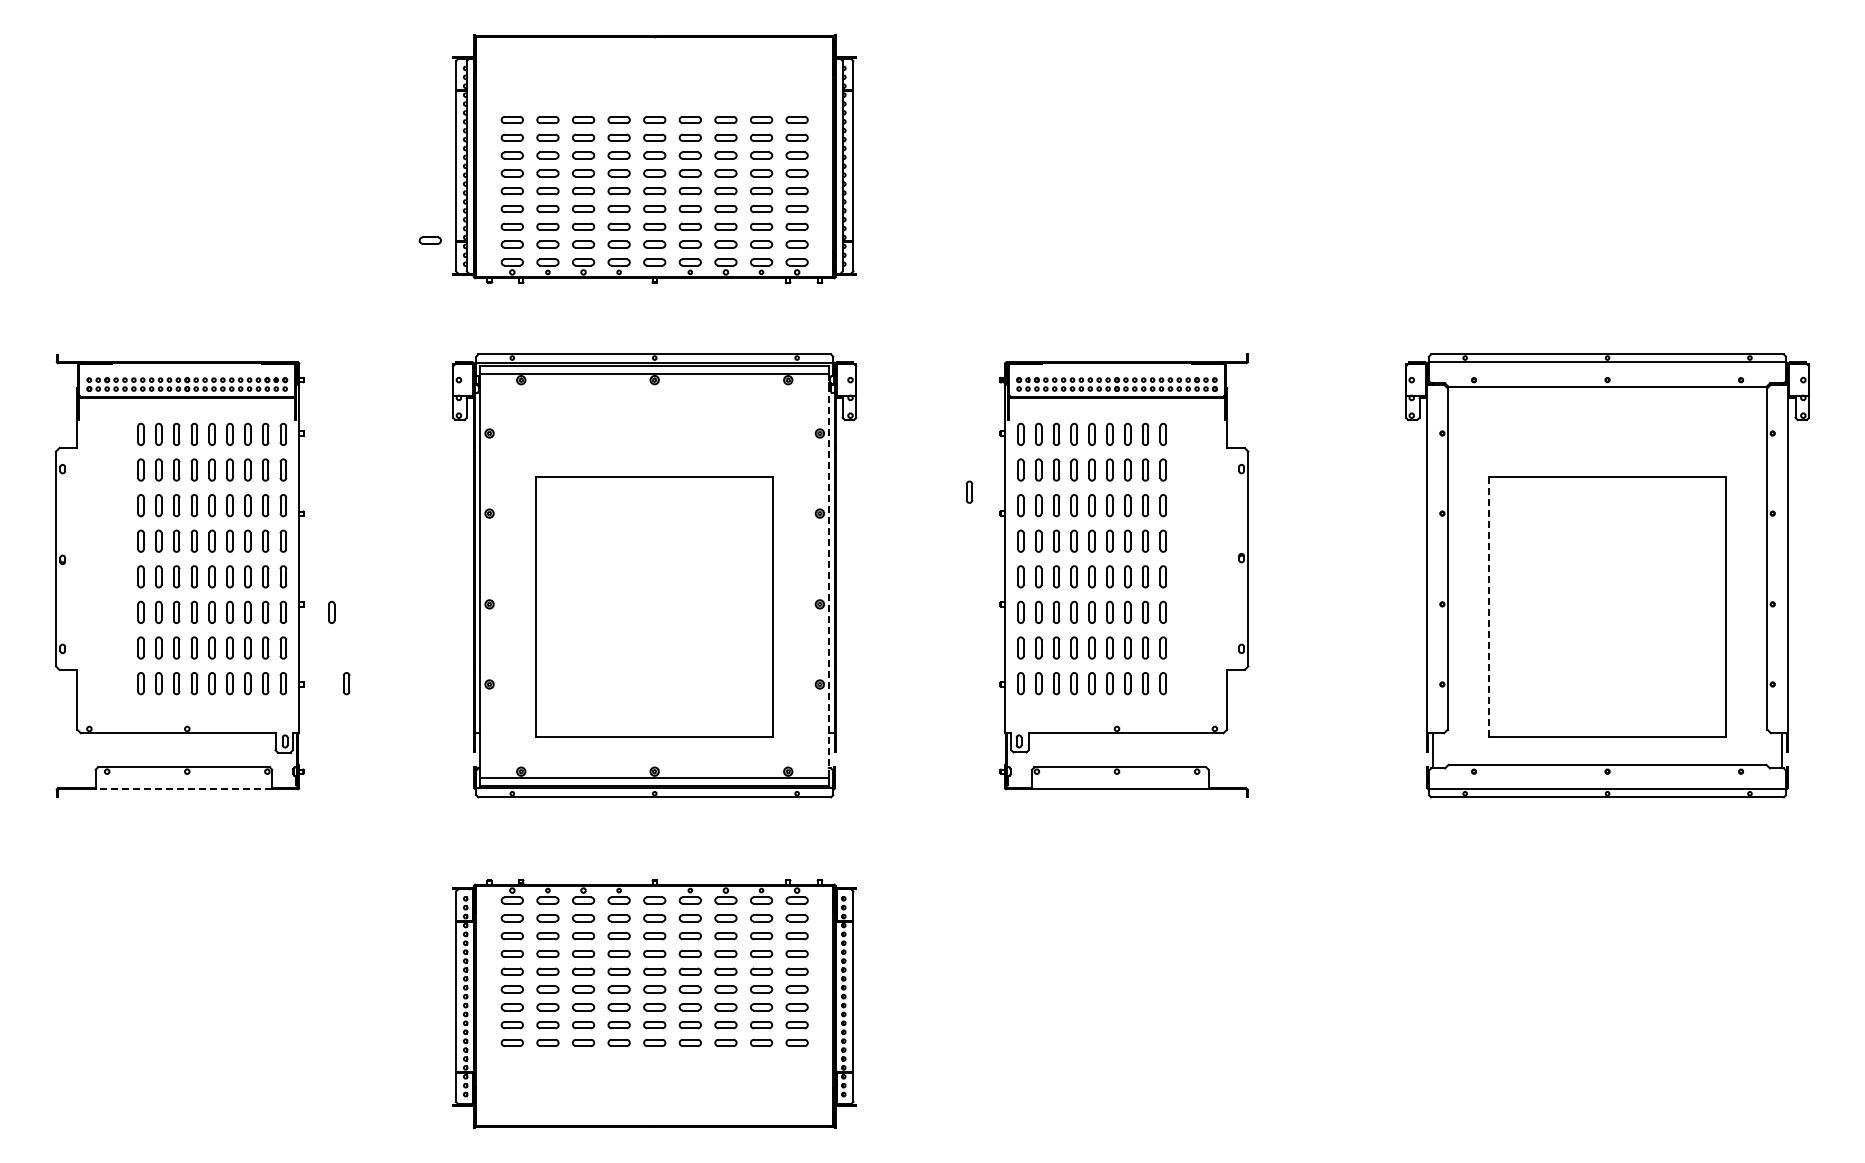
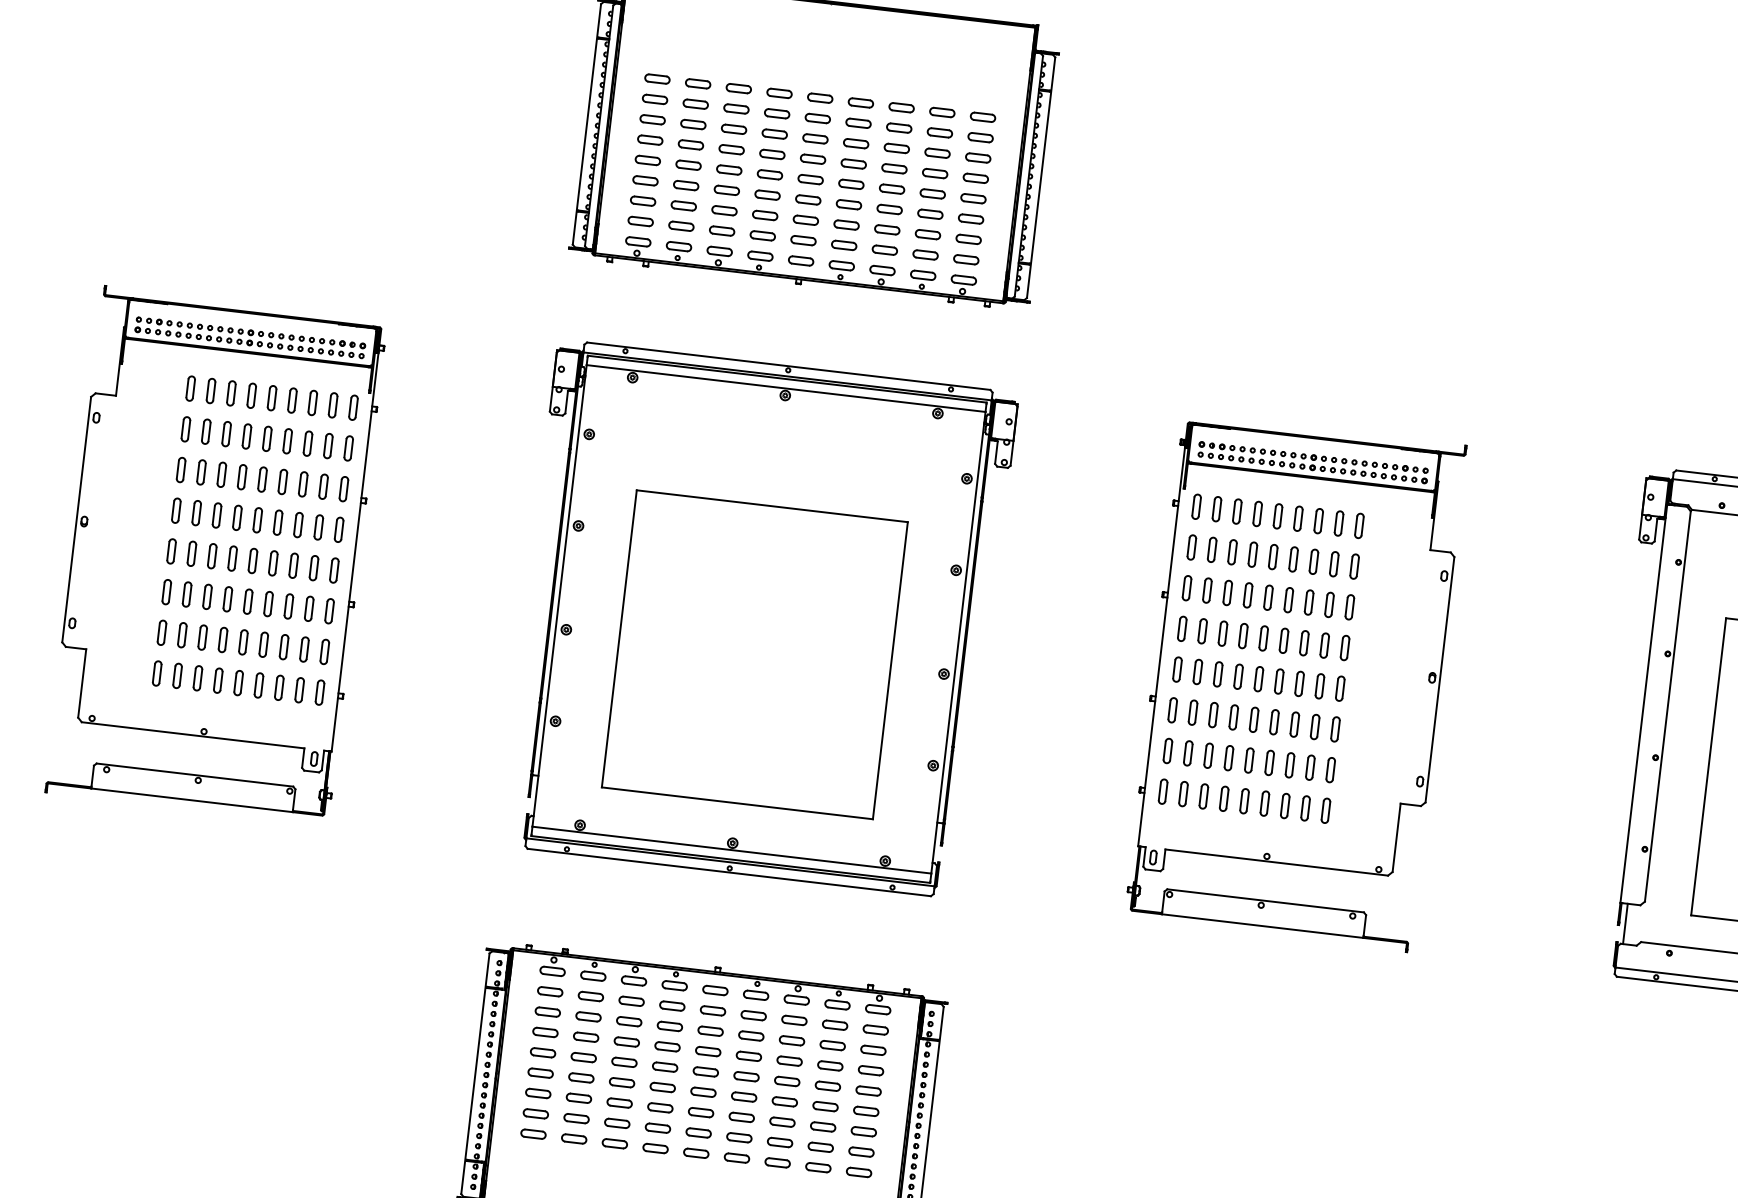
part: (429, 240) -> (546, 205), removed
part: (969, 491) -> (1130, 565), removed
line: (829, 575) -> (958, 642), dashed -> solid
line: (1489, 606) -> (1709, 766), dashed -> solid
part: (331, 611) -> (384, 616), removed
part: (346, 683) -> (392, 700), removed
line: (183, 789) -> (191, 800), dashed -> solid

